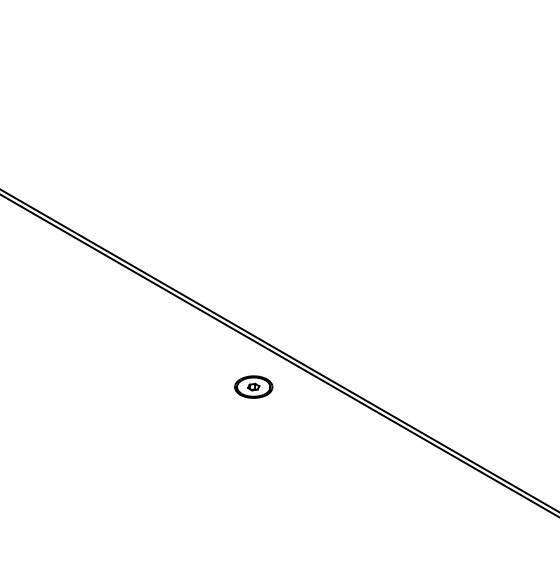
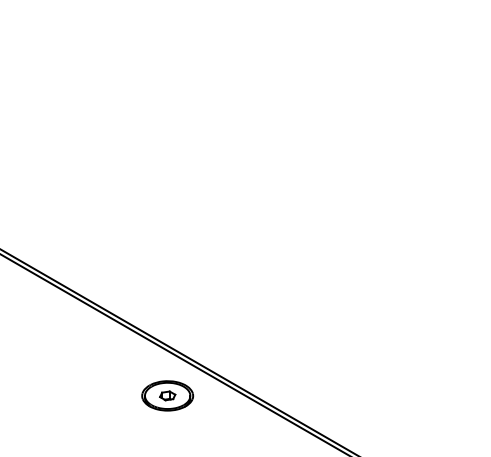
part: (253, 386) -> (167, 395), size x1.4

